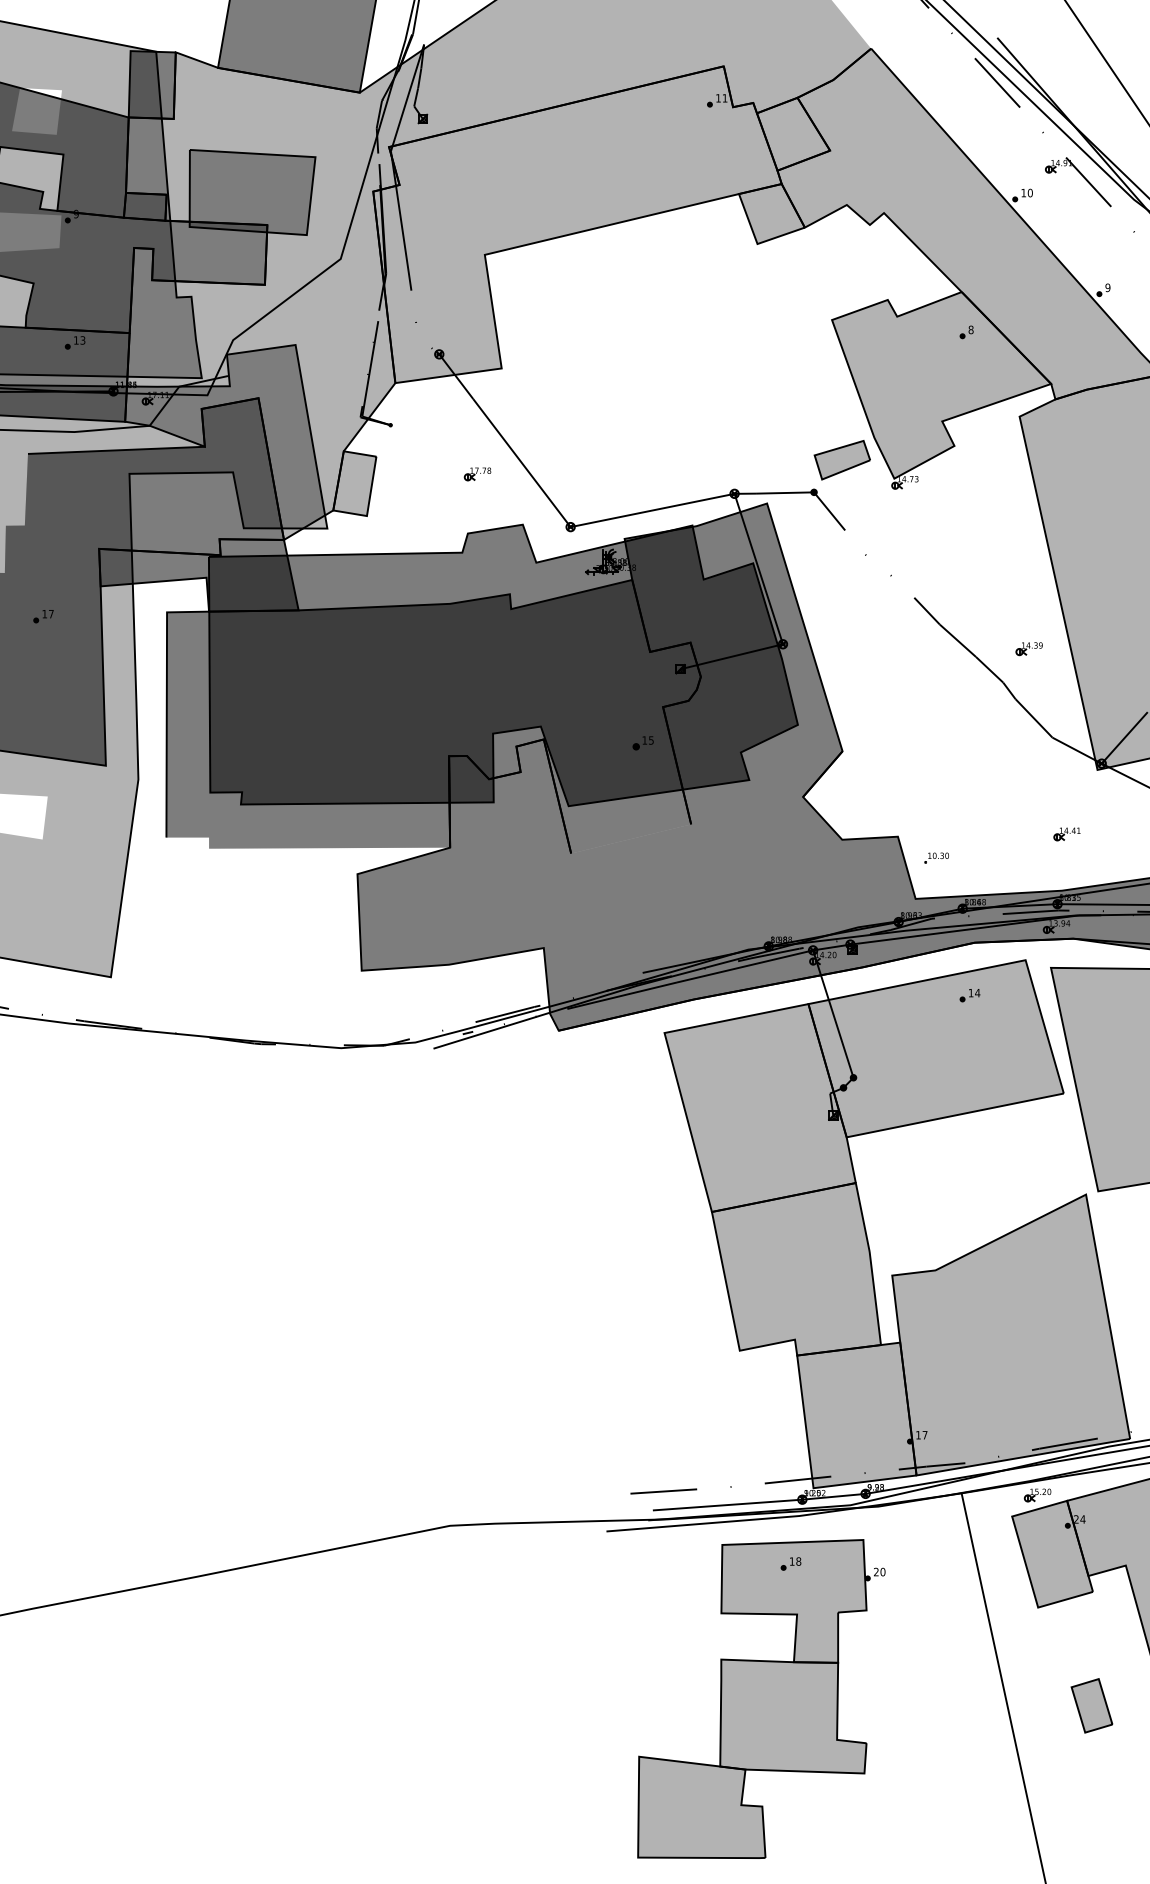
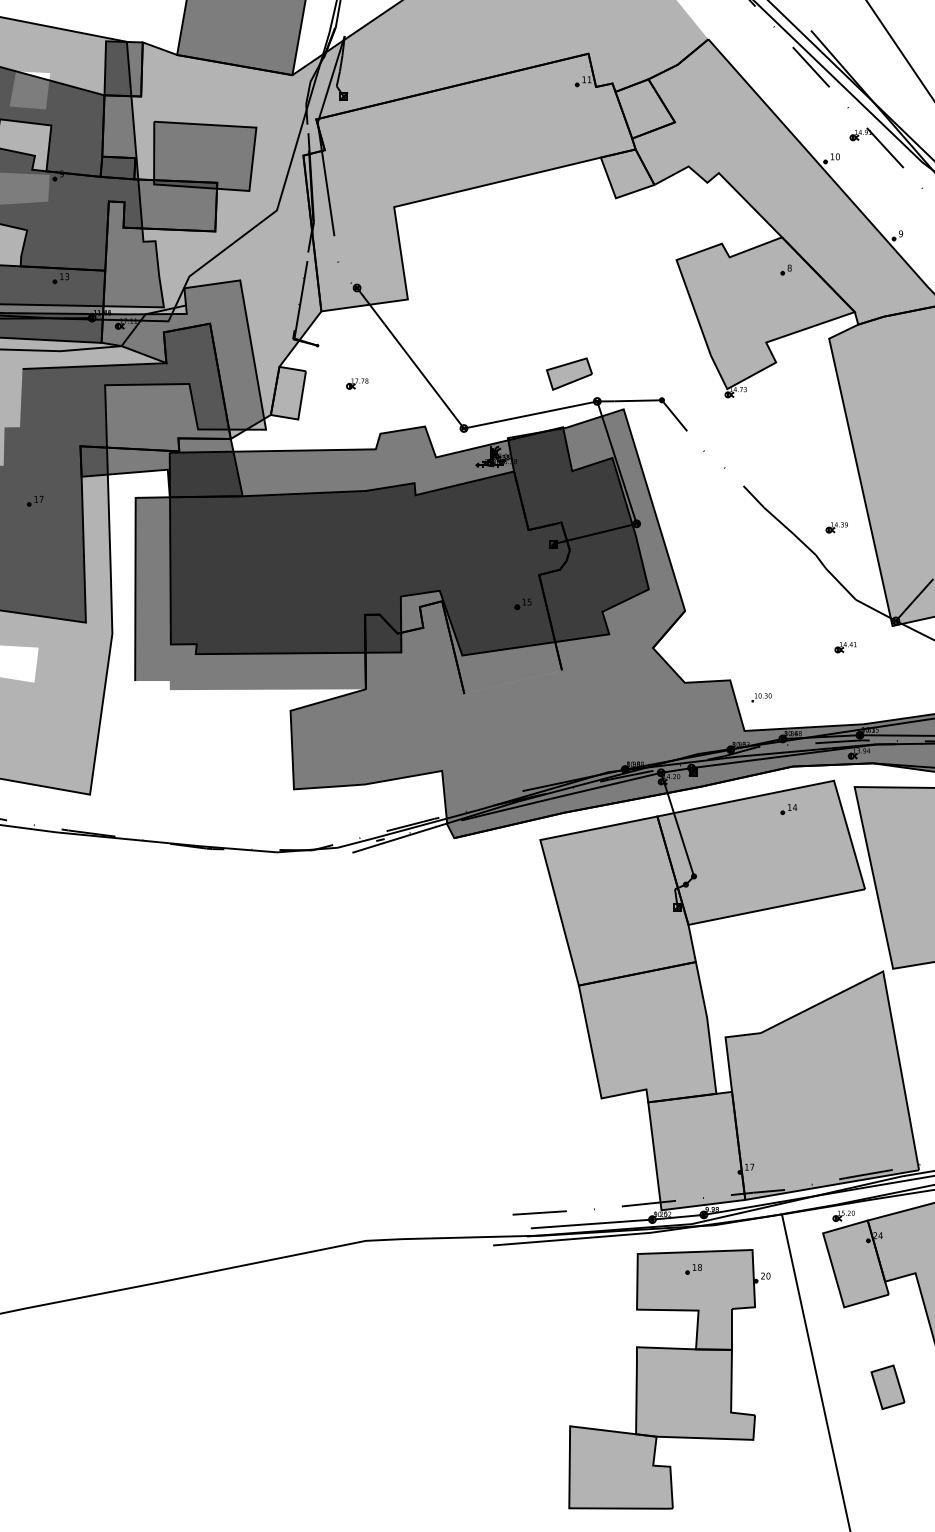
part: (841, 460) -> (568, 374), moved
part: (477, 474) -> (357, 384), moved
part: (1066, 834) -> (845, 647), moved
part: (761, 1698) -> (669, 1378), moved

